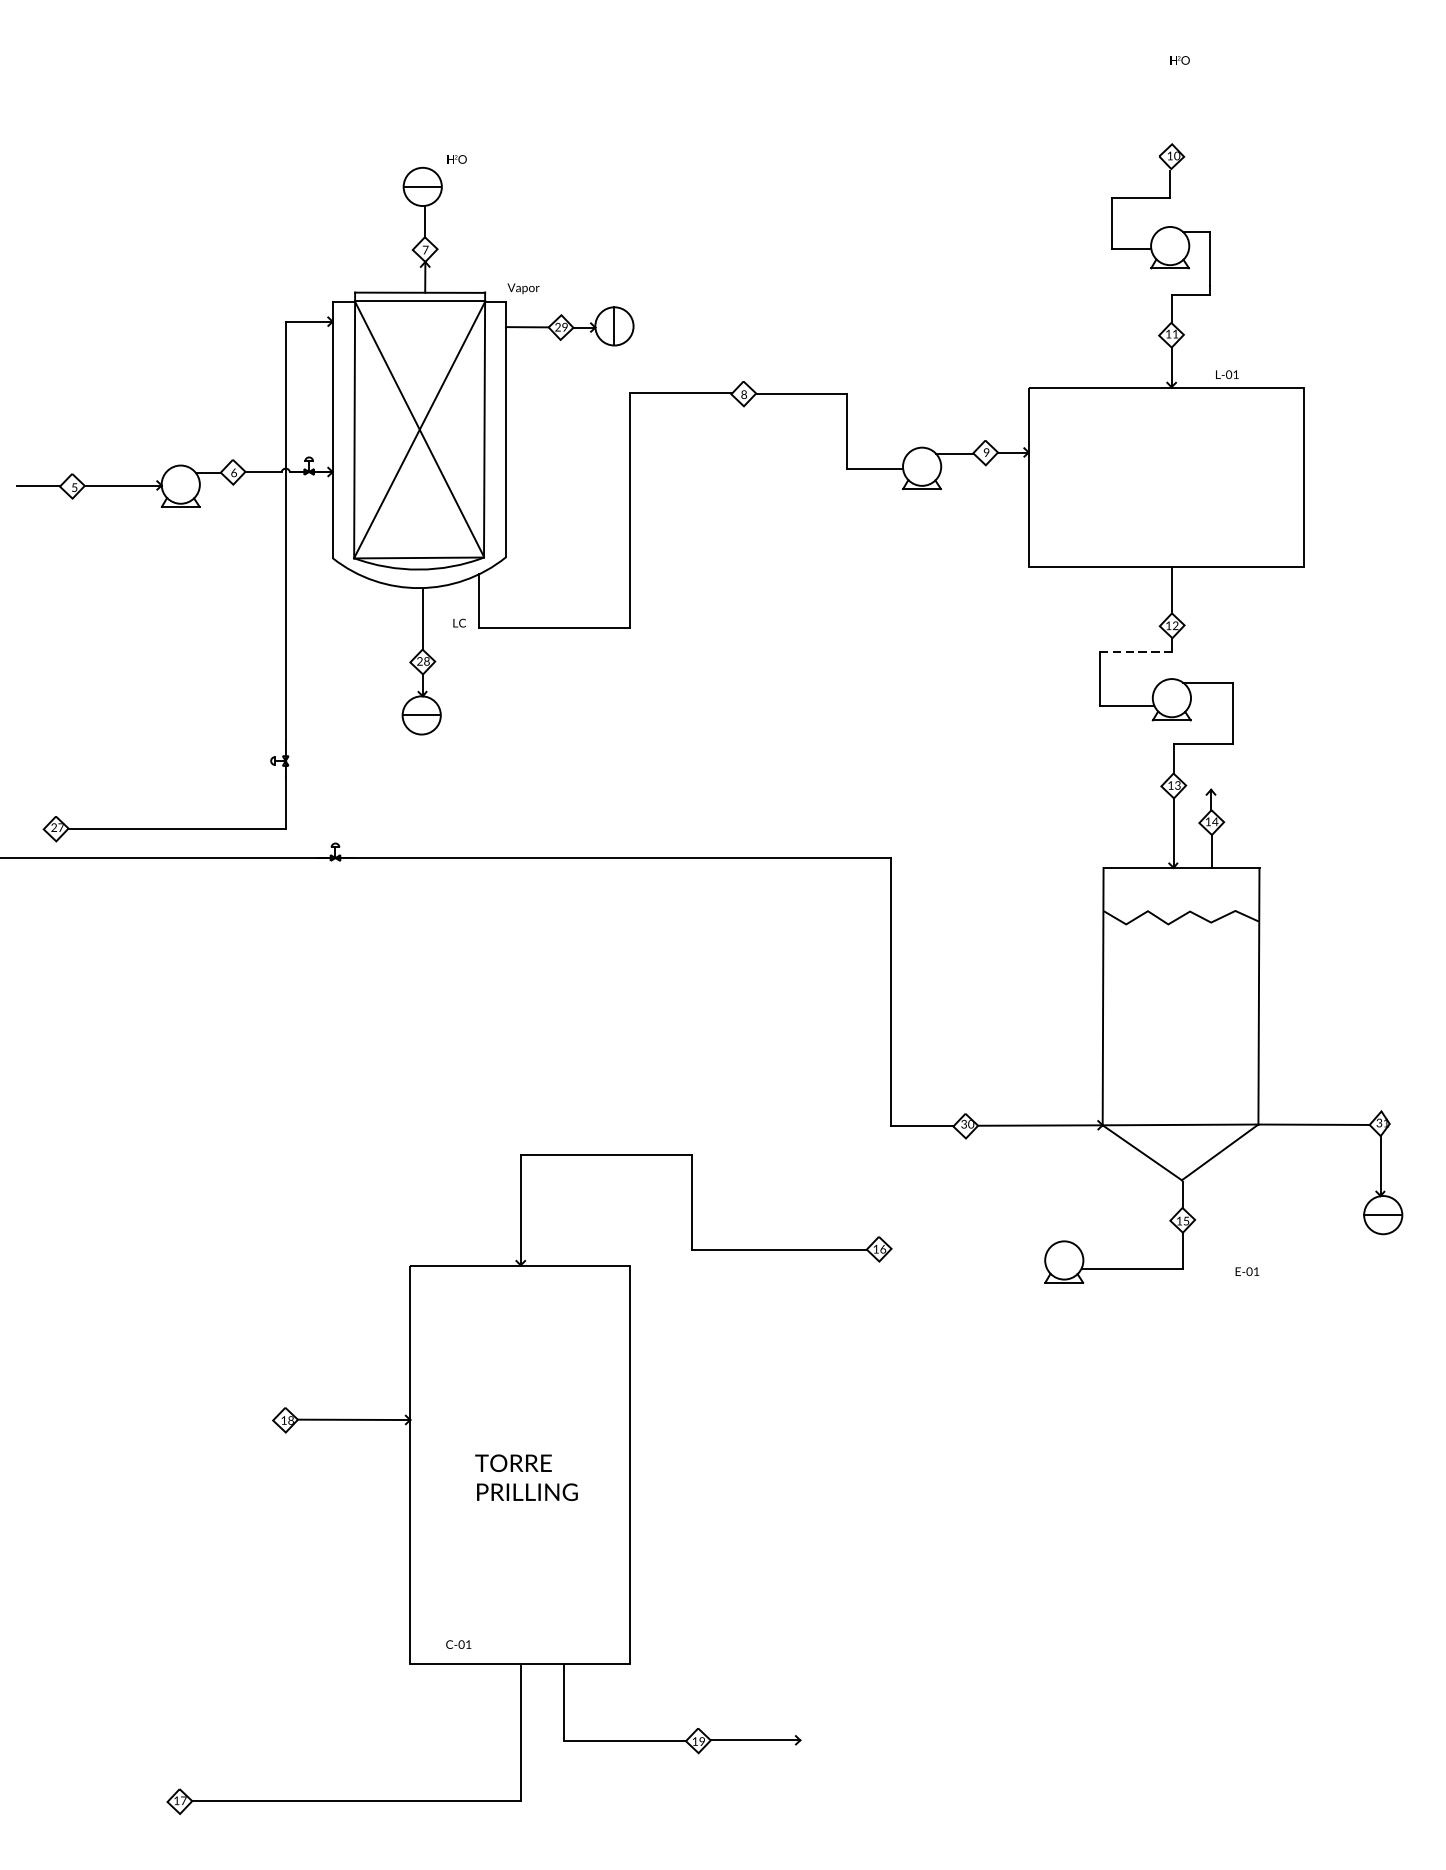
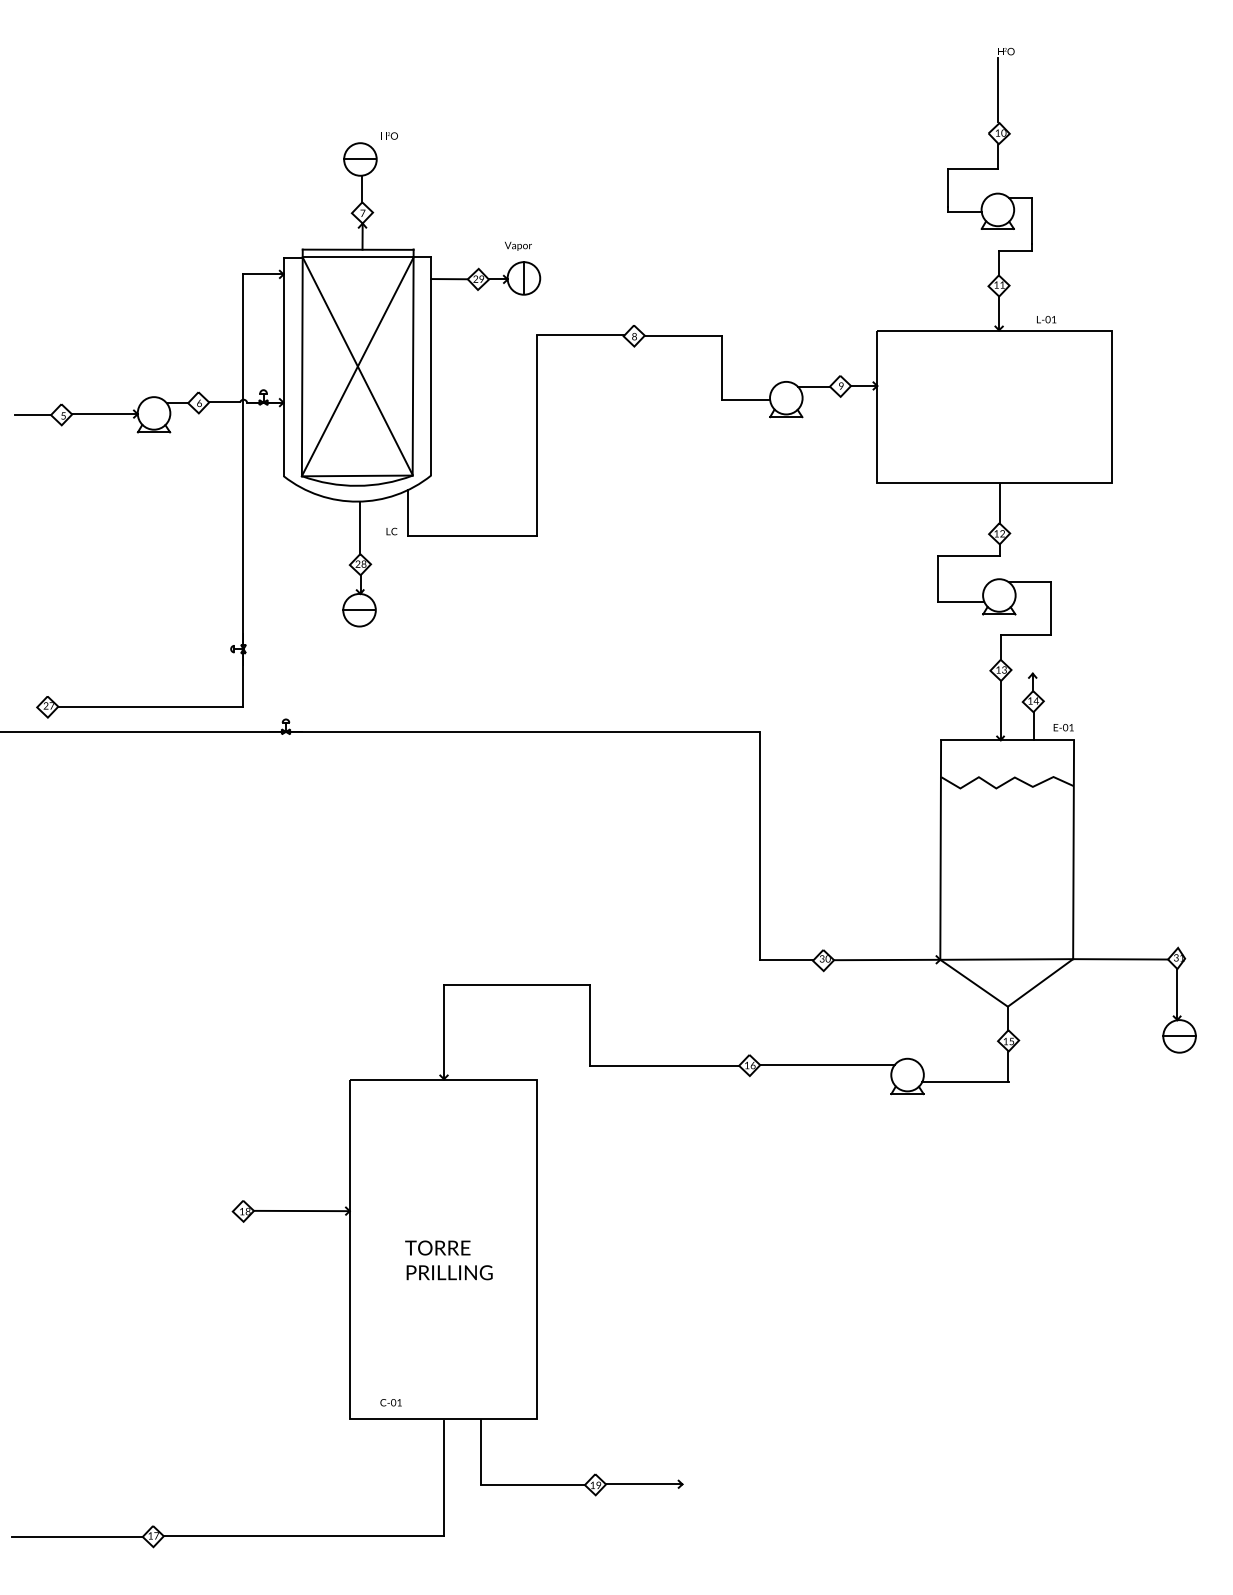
line: (1169, 104) -> (997, 89), added
text: (523, 287) -> (518, 245), moved
line: (1135, 652) -> (968, 556), dashed -> solid
line: (970, 1248) -> (827, 1064), added
text: (1247, 1271) -> (1063, 727), moved
line: (89, 1802) -> (76, 1537), added

